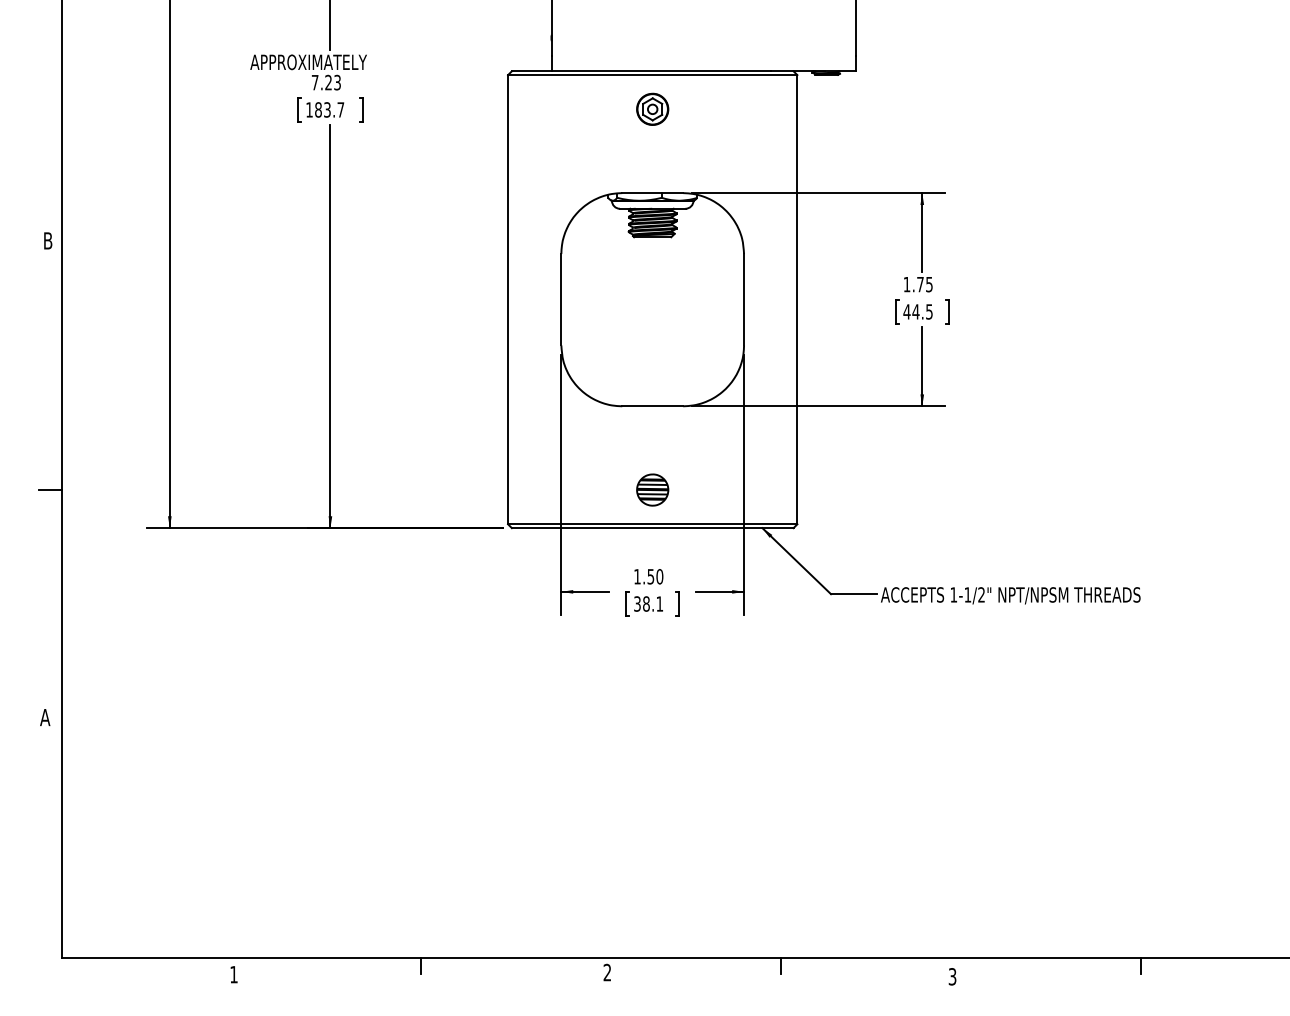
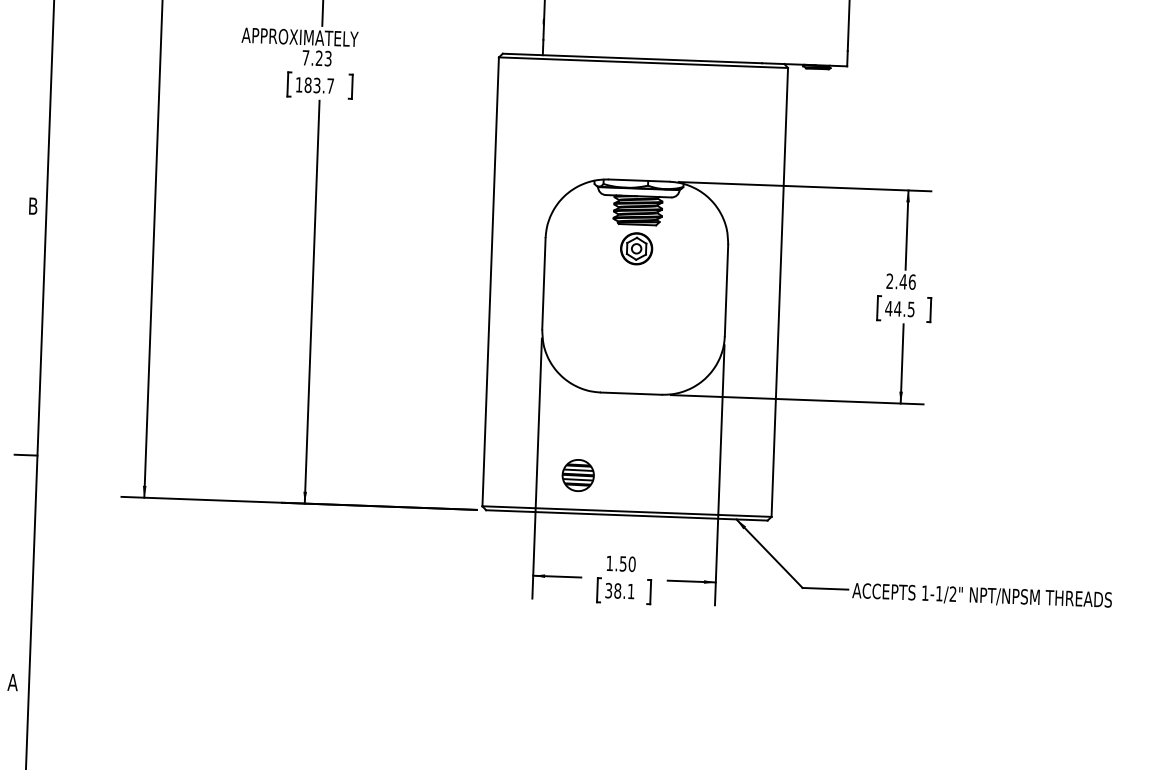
part: (652, 108) -> (636, 247), moved
text: (917, 284) -> (900, 281), 1.75 -> 2.46
part: (652, 489) -> (578, 474), moved

